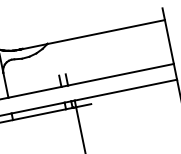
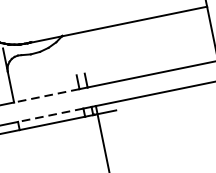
line: (34, 92) -> (46, 96), solid -> dashed
line: (37, 108) -> (49, 115), solid -> dashed

